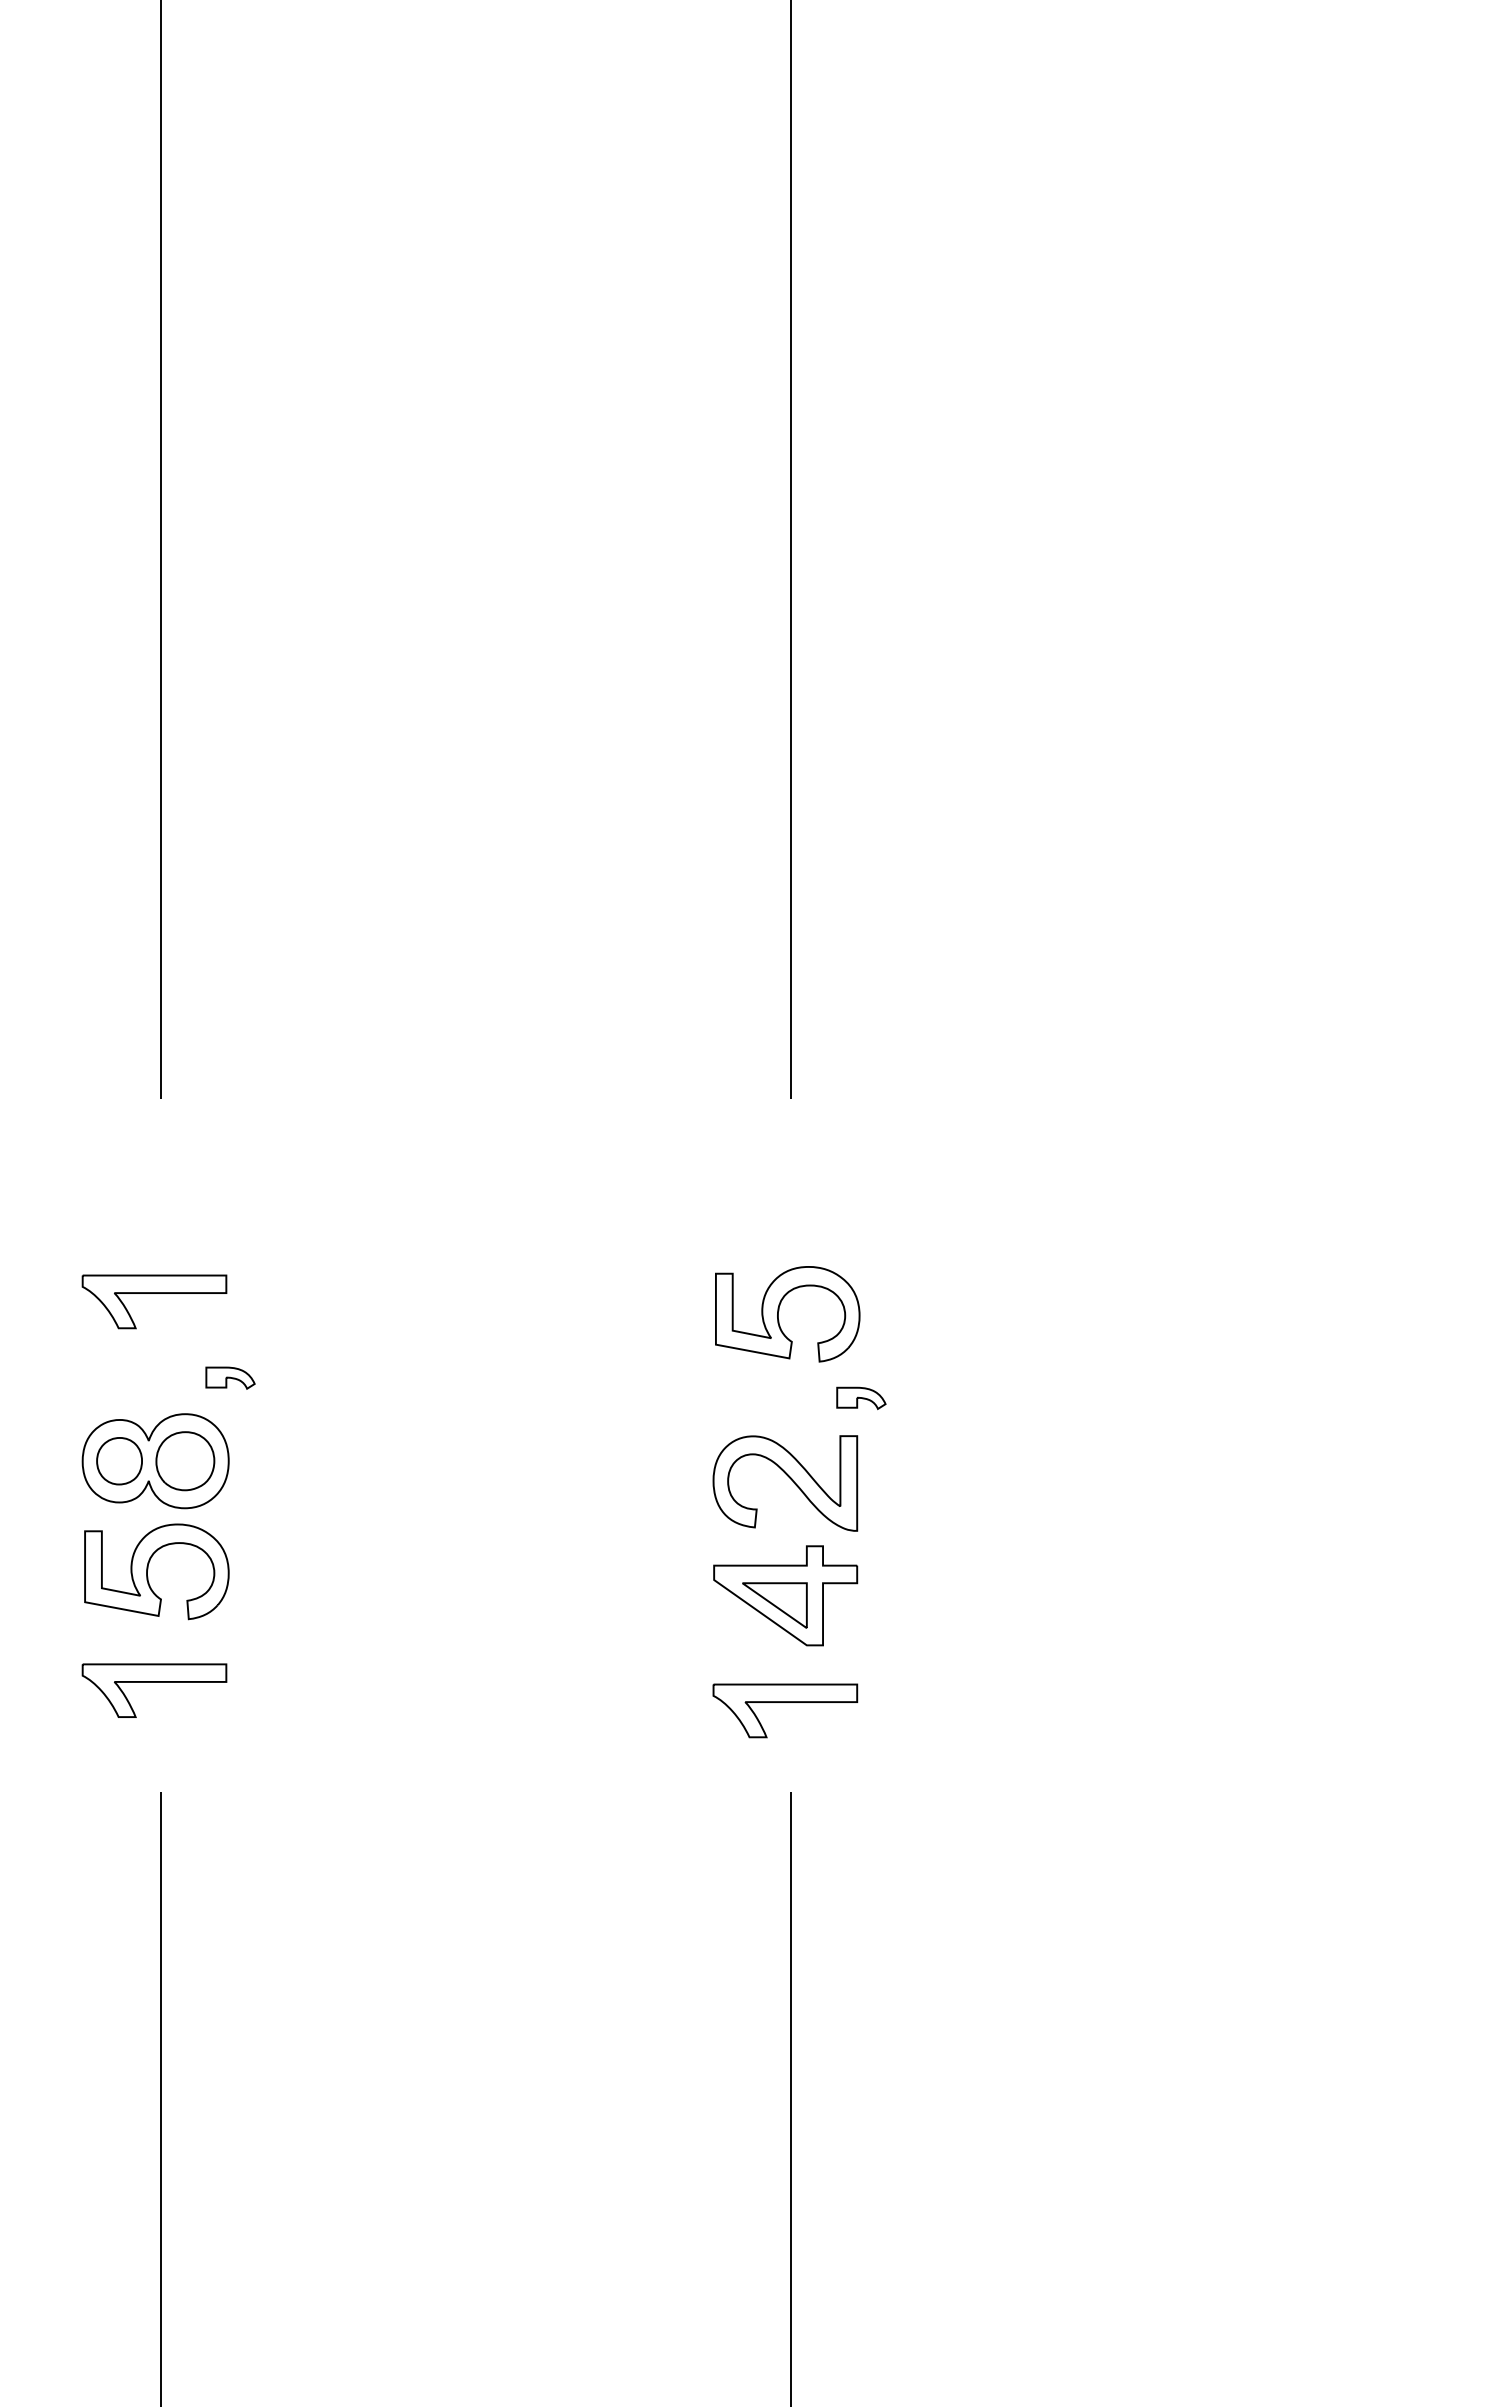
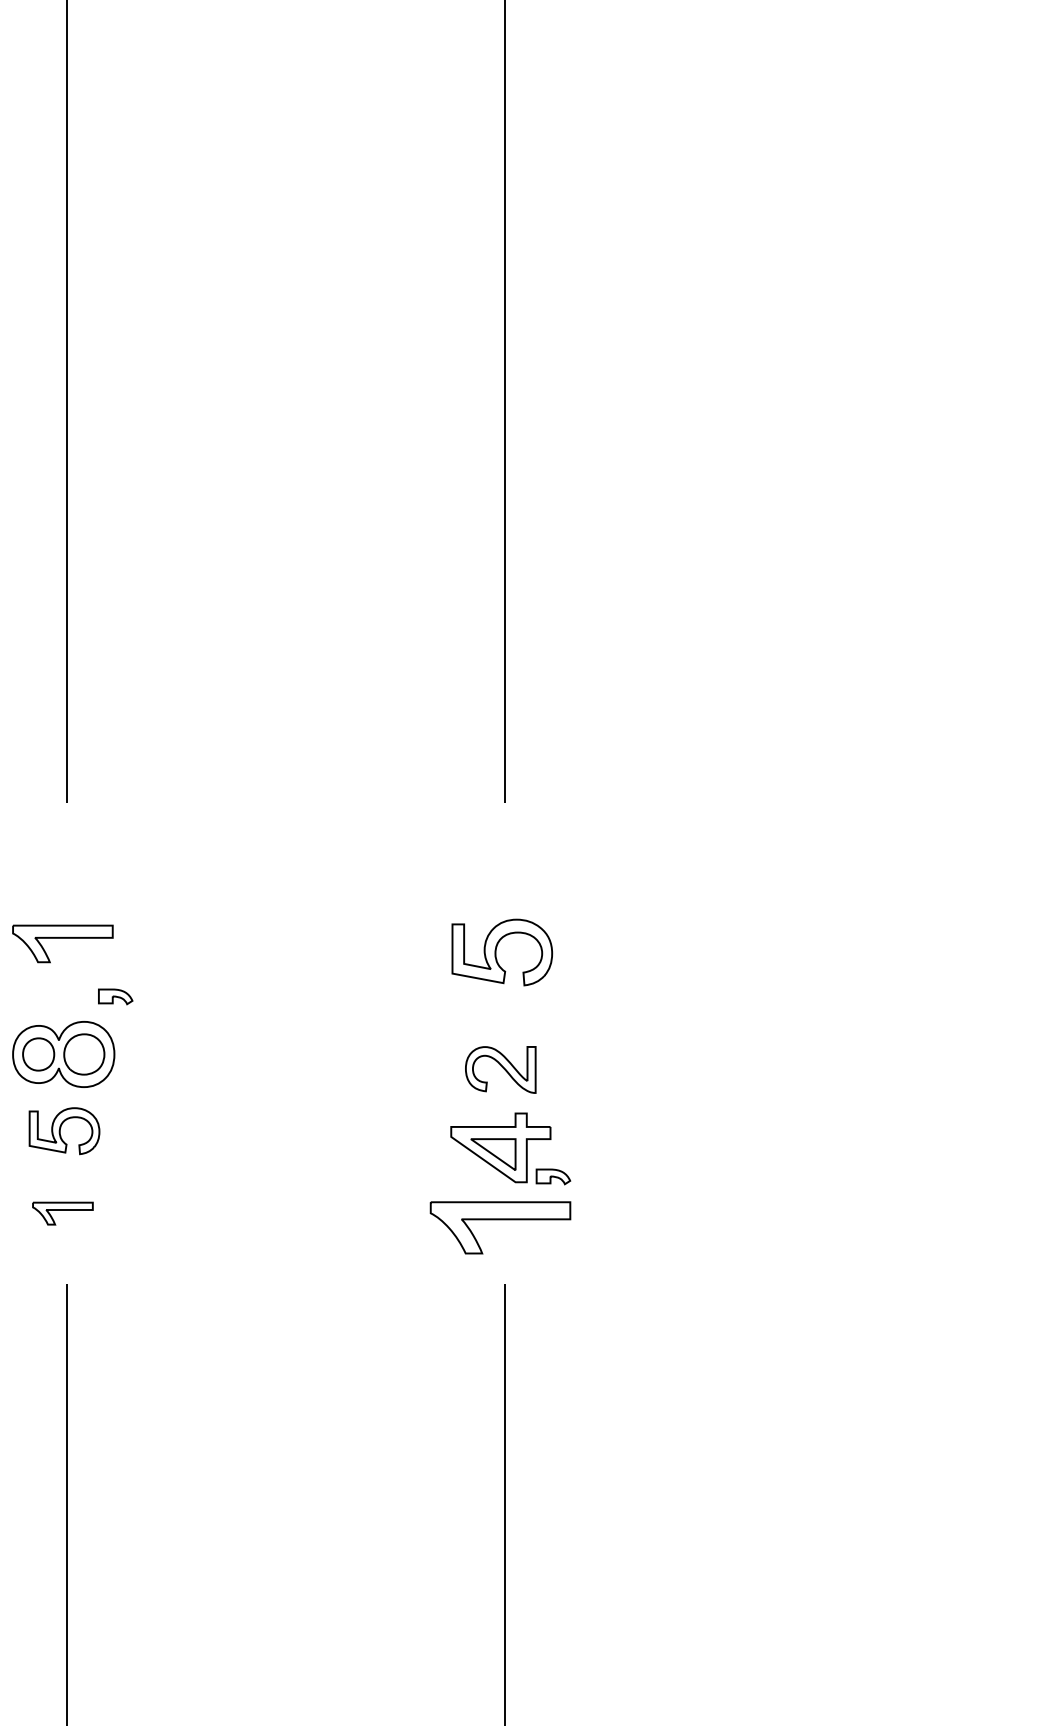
part: (861, 1397) -> (553, 1176), moved
part: (785, 1482) -> (500, 1069), size x0.7
part: (156, 1570) -> (64, 1130), size x0.7
part: (153, 1690) -> (62, 1213), size x0.6
part: (785, 1710) -> (500, 1227), size x1.4

